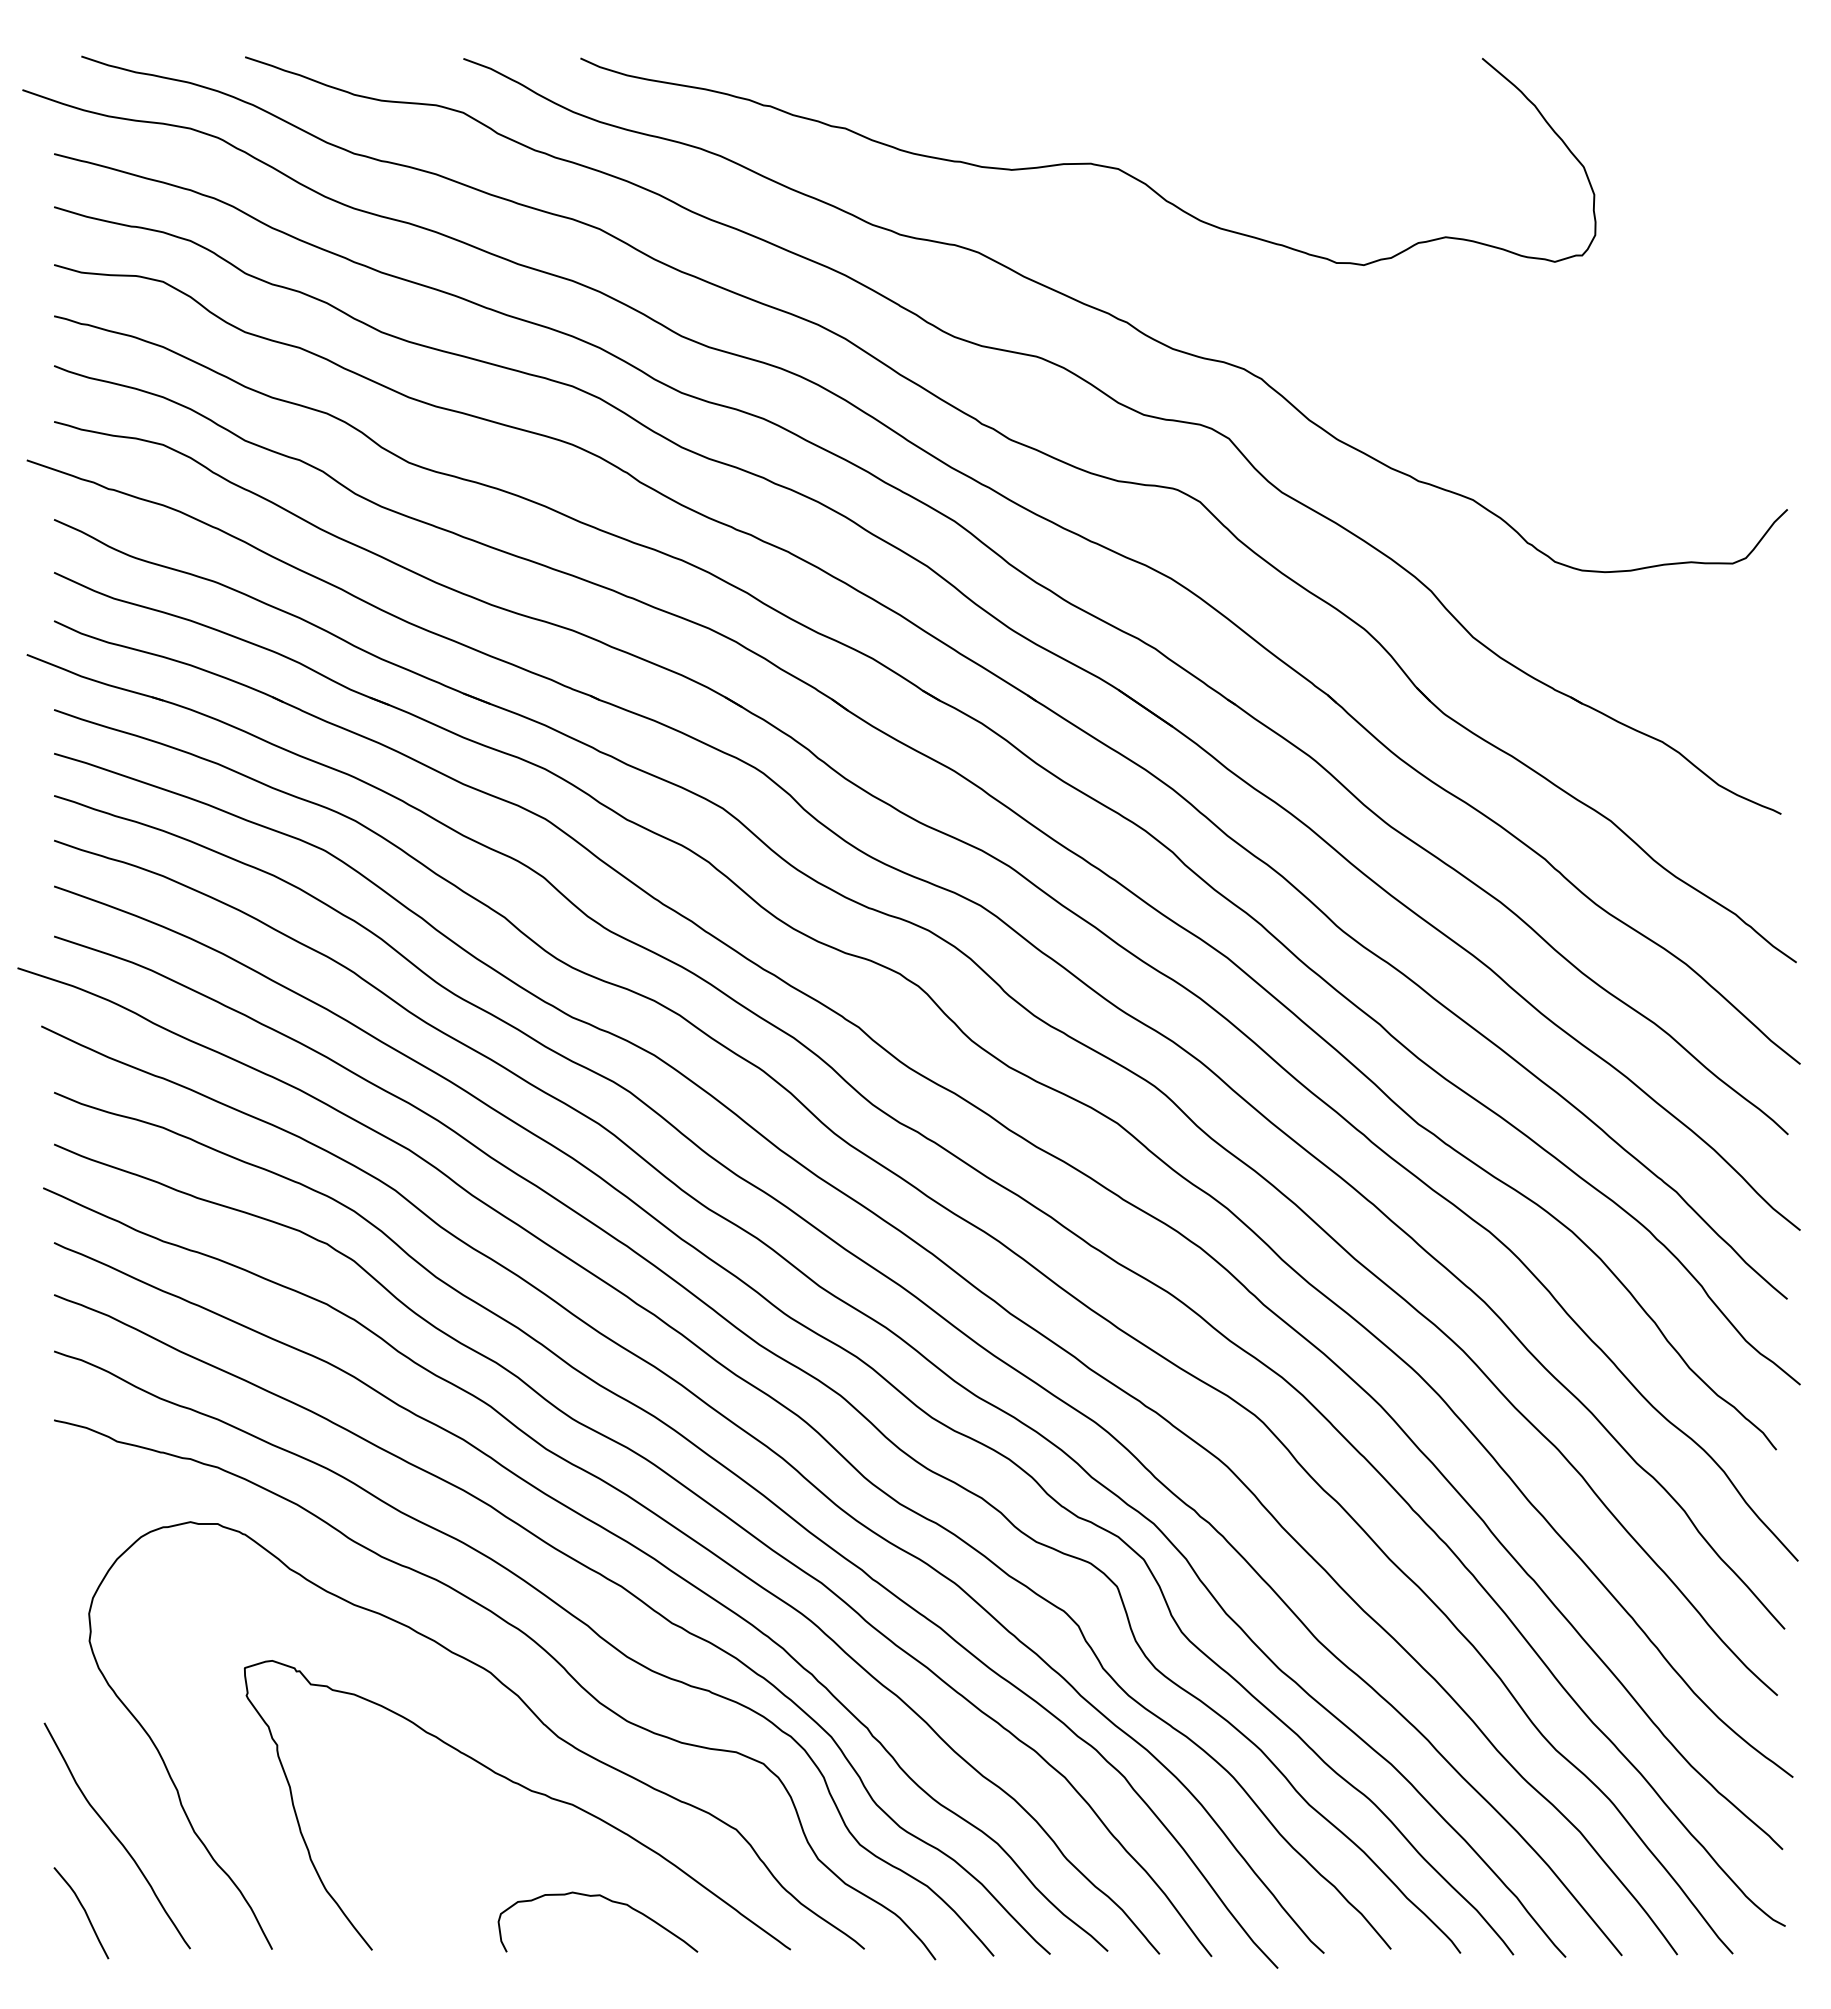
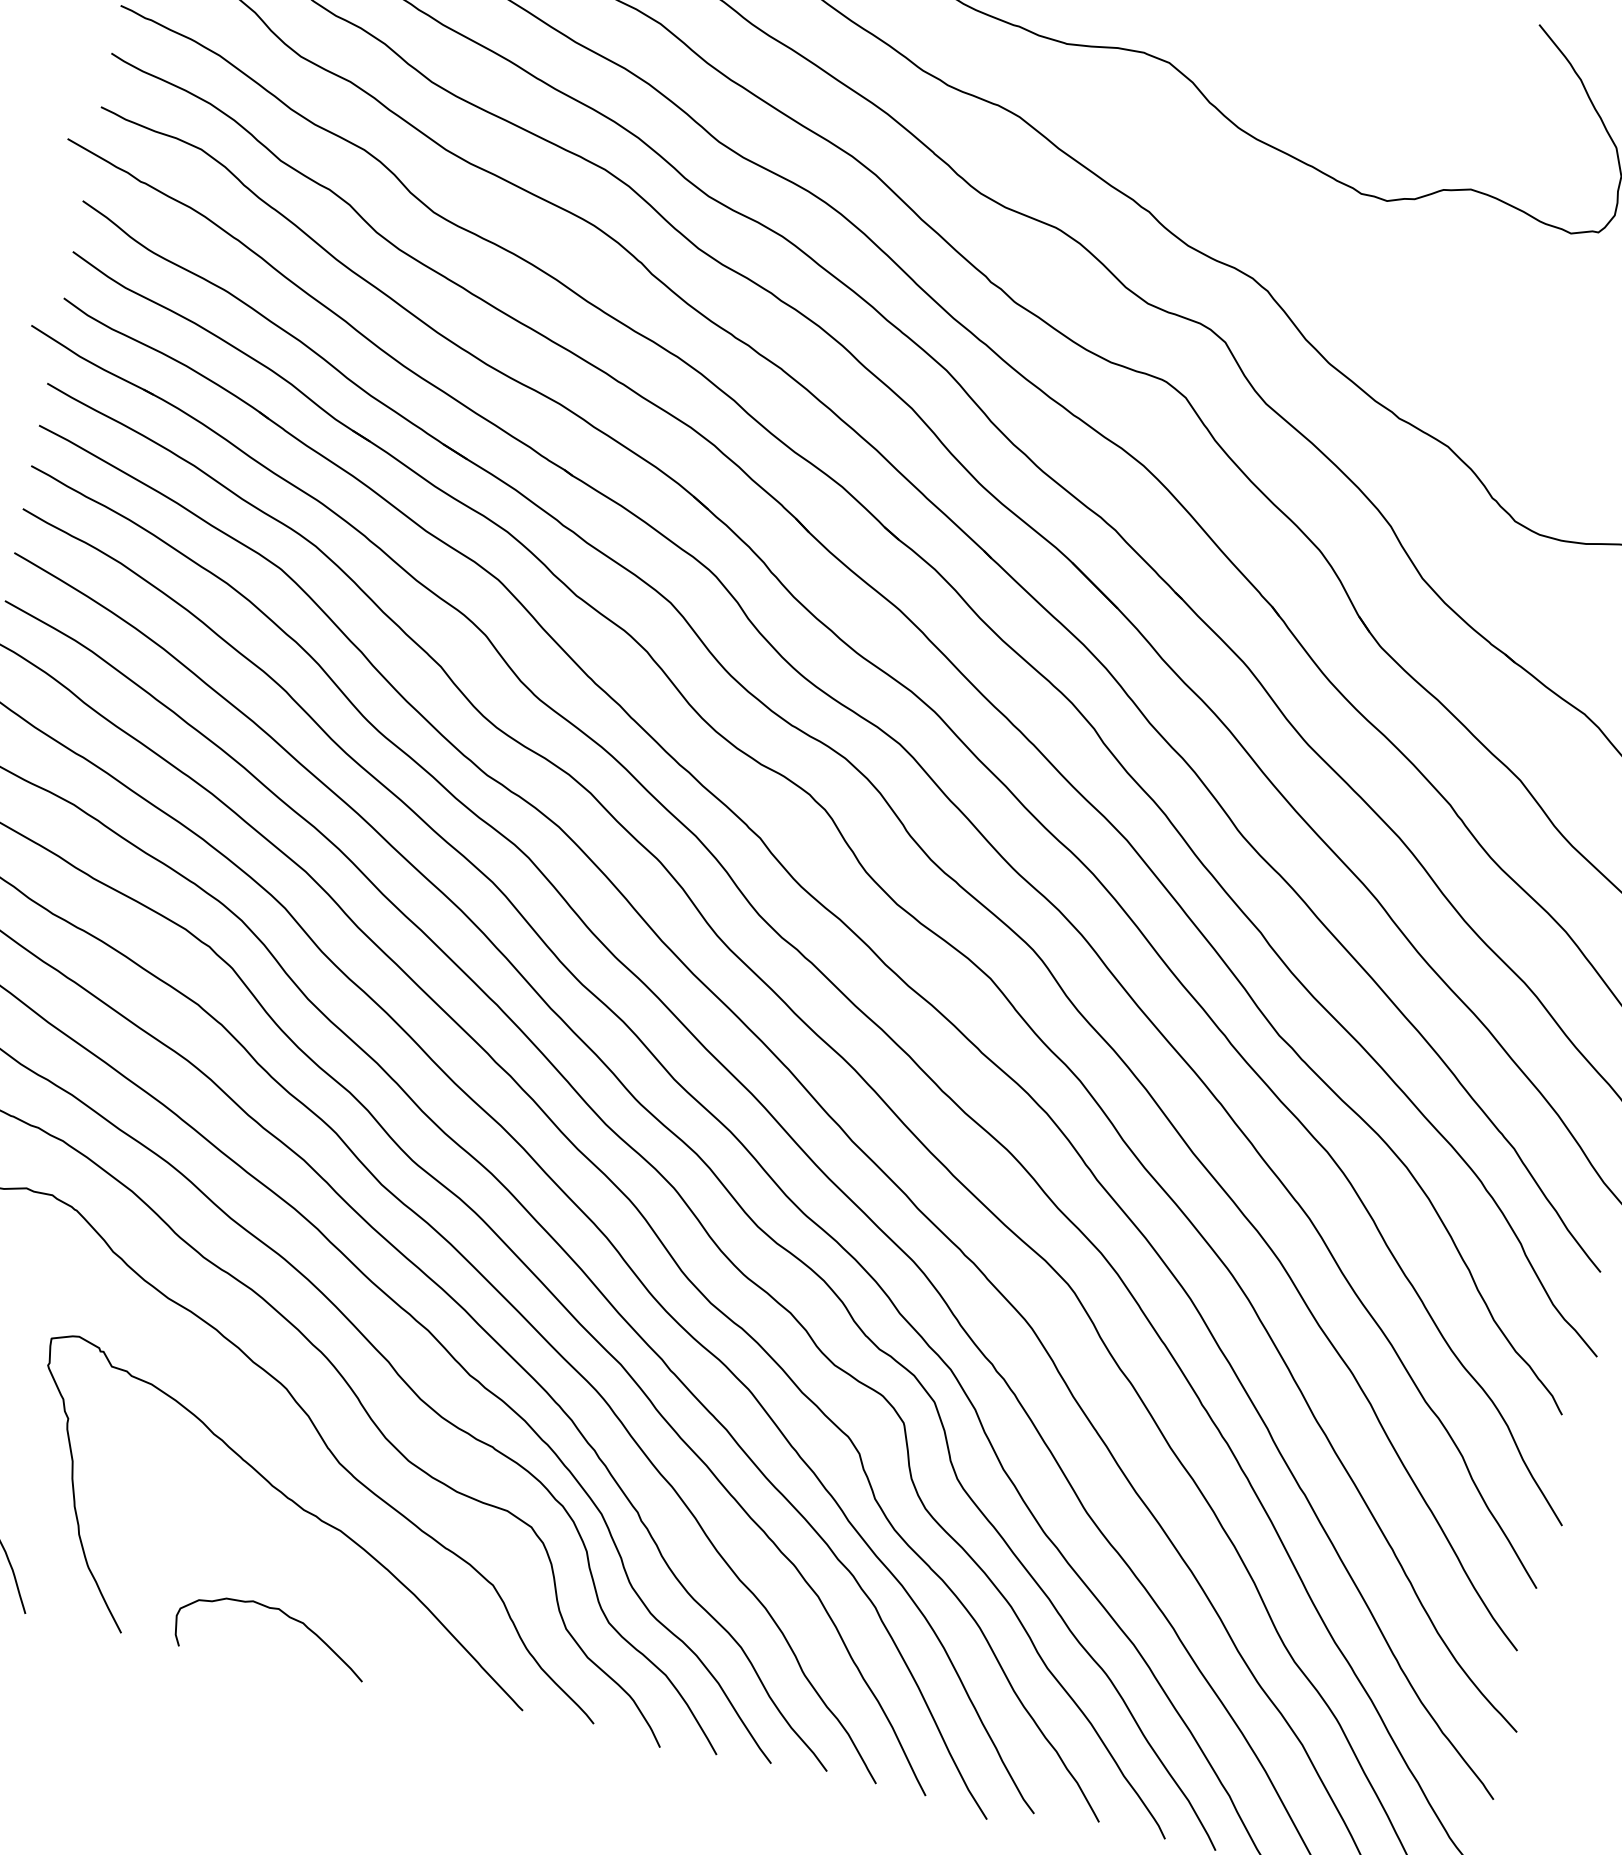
curve: (608, 1900) -> (286, 1615), moved

